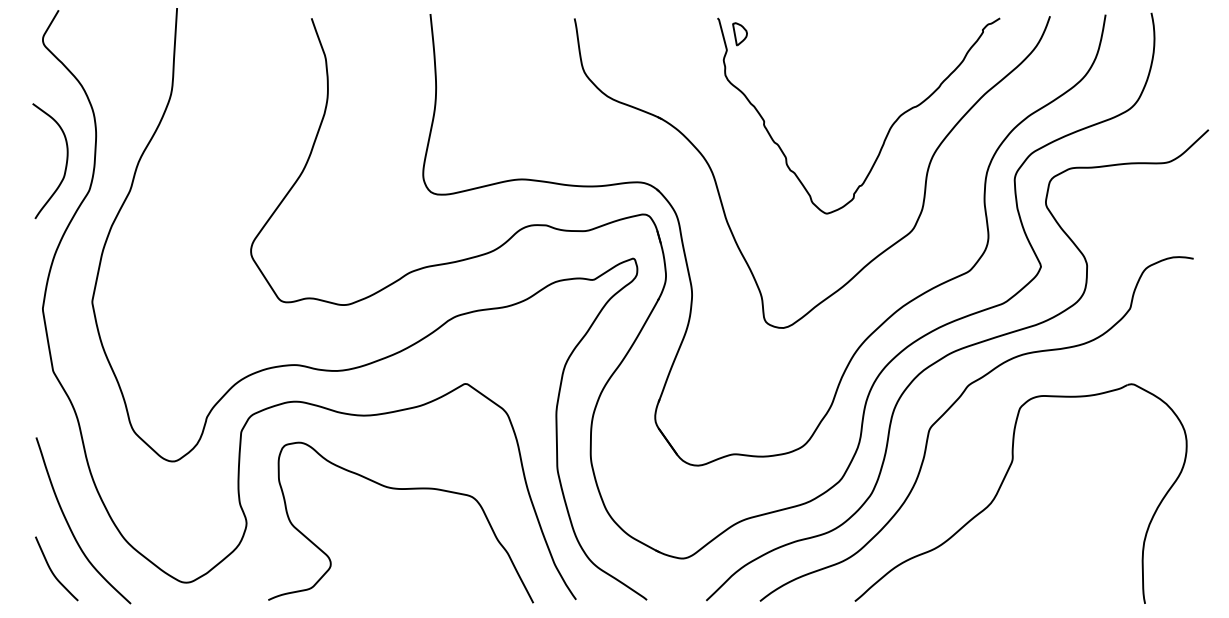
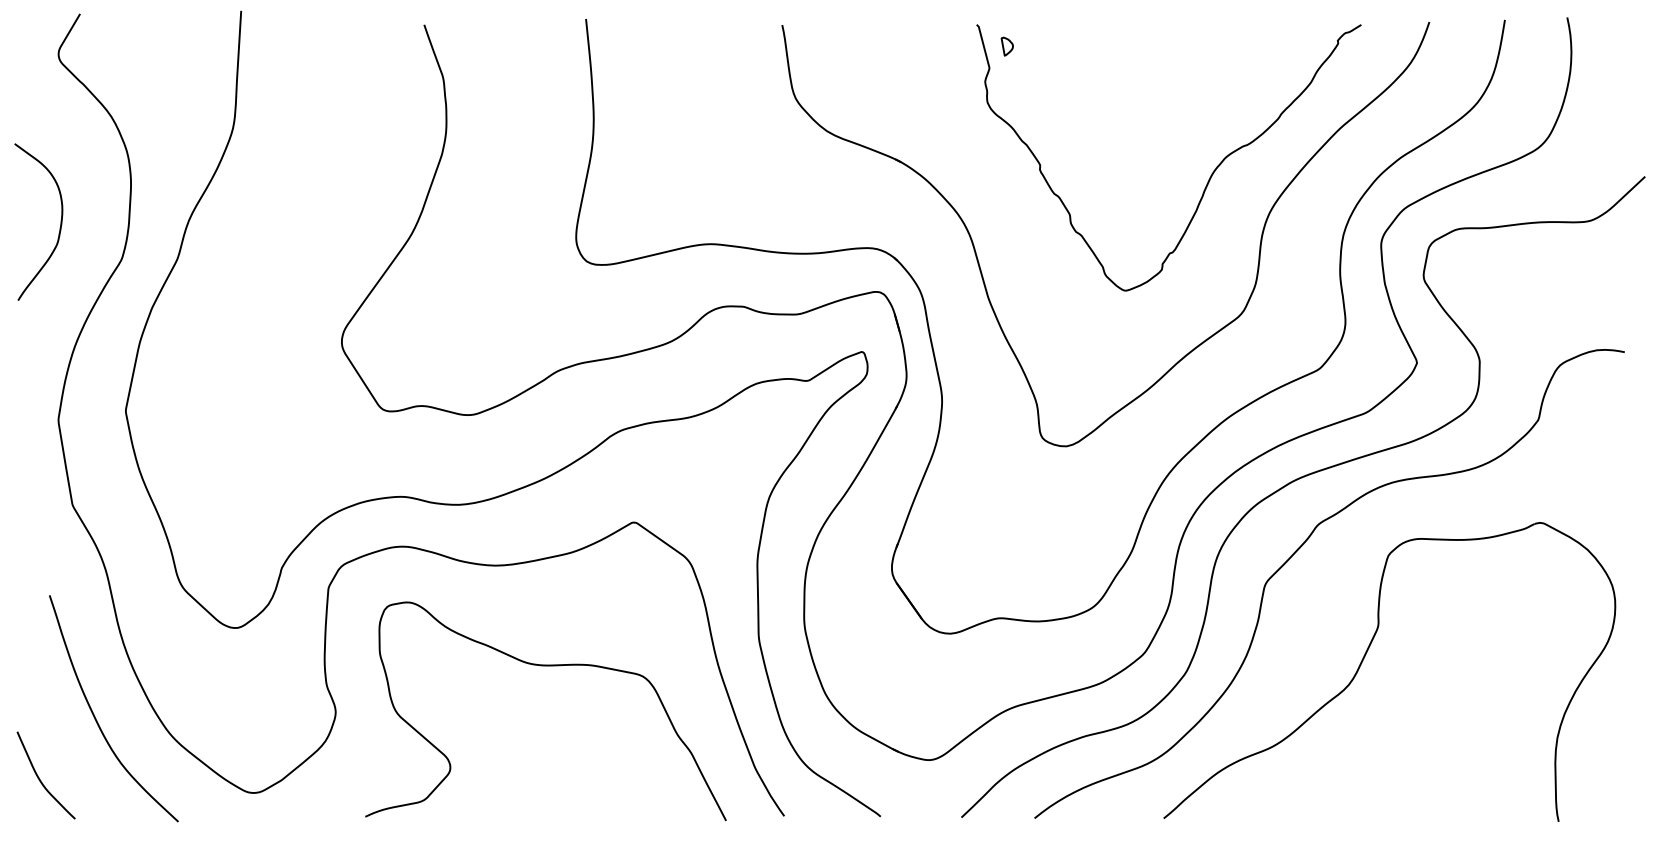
part: (739, 34) -> (1006, 46), size x0.6
curve: (65, 163) -> (59, 225), moved
curve: (52, 570) -> (40, 777), moved

